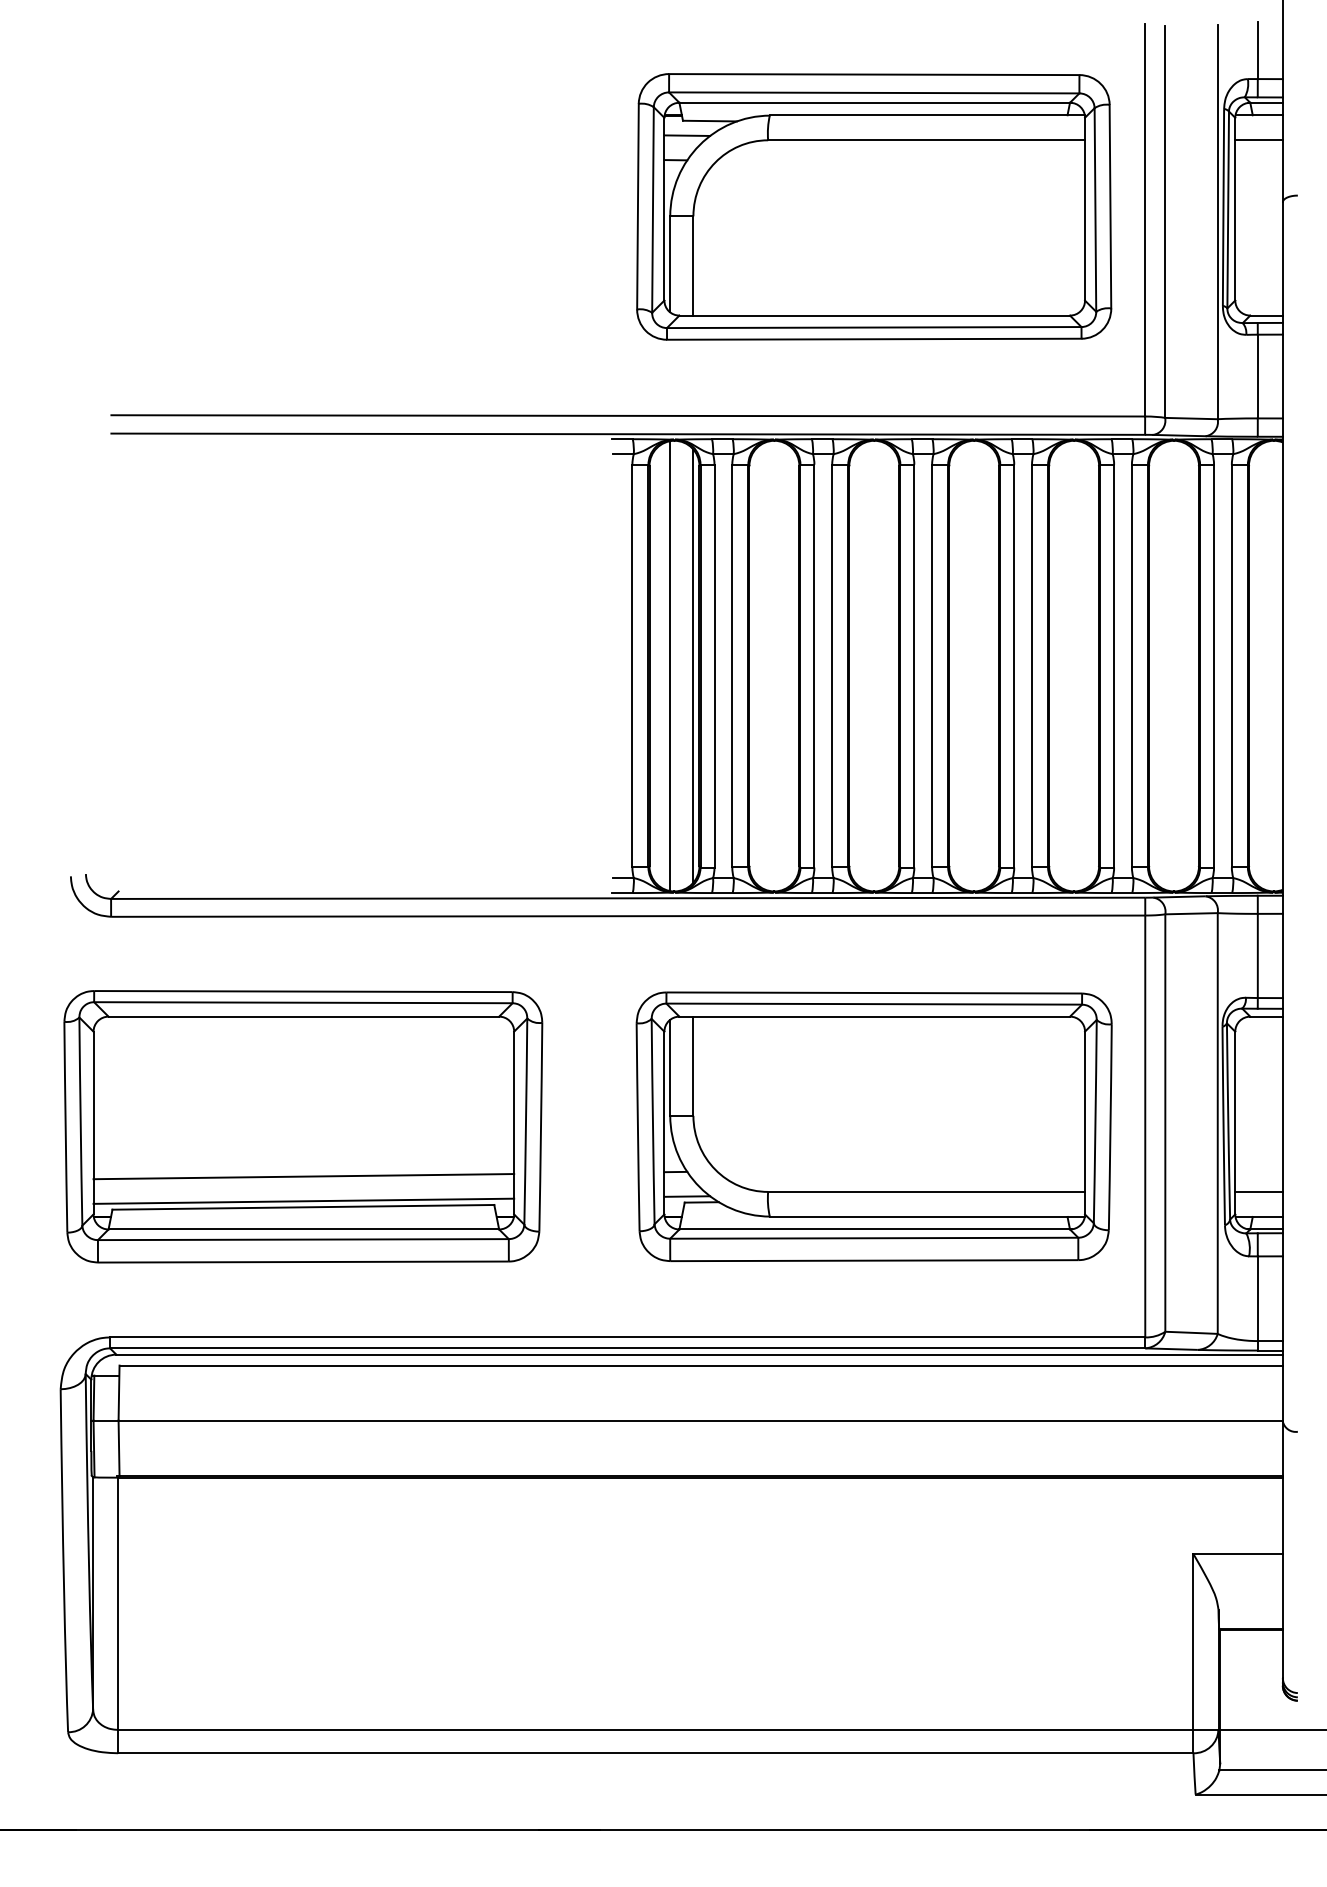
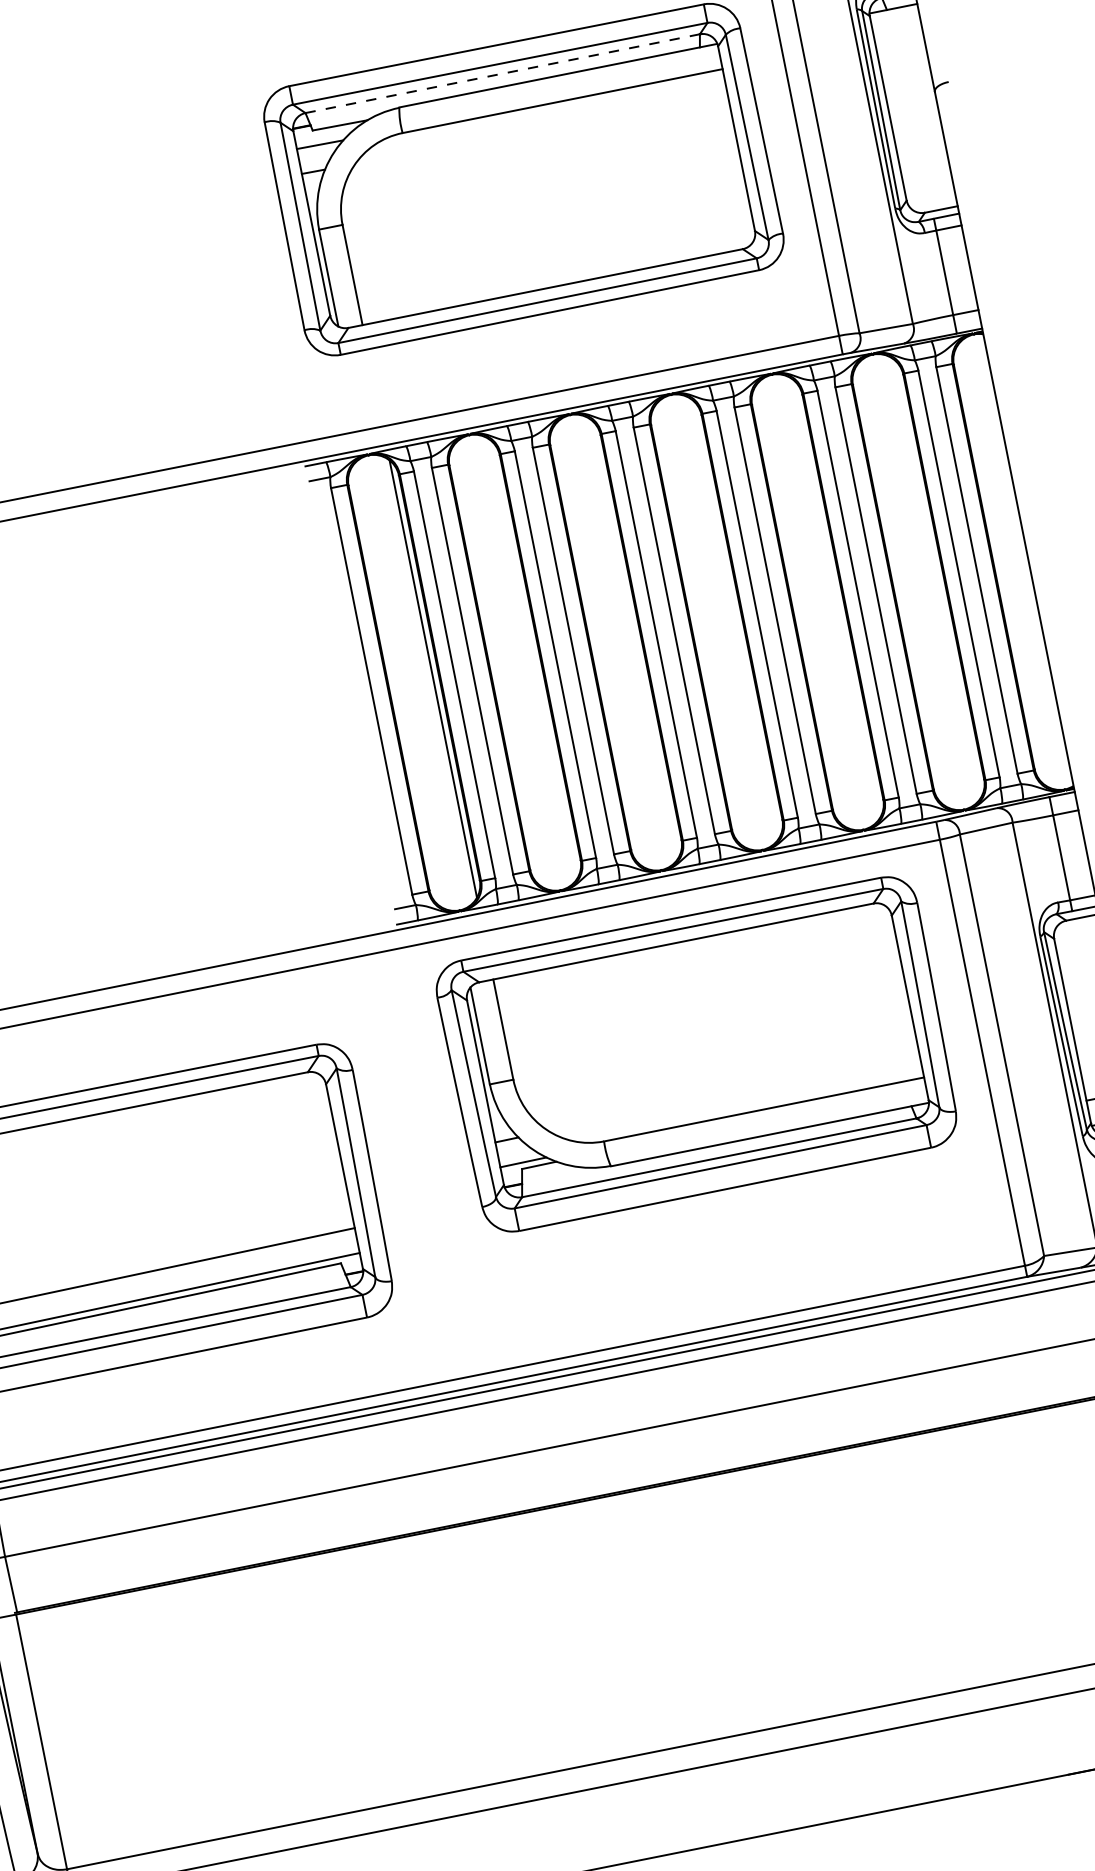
line: (875, 102) -> (503, 73), solid -> dashed
line: (1258, 140) -> (897, 34), removed
line: (670, 666) -> (410, 684), removed
part: (873, 1126) -> (697, 1054), moved

